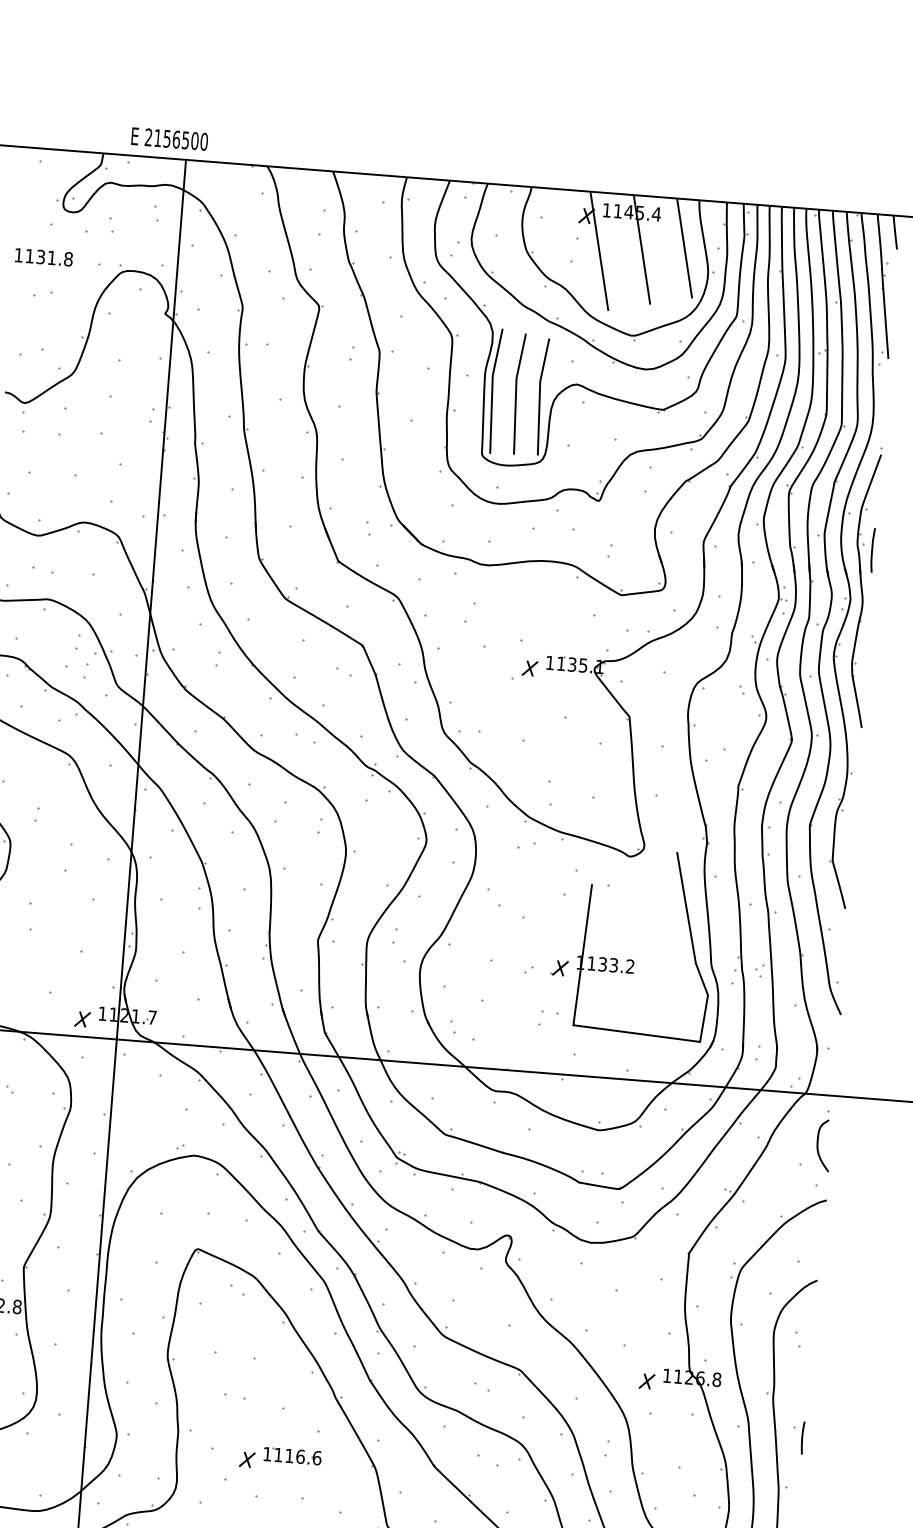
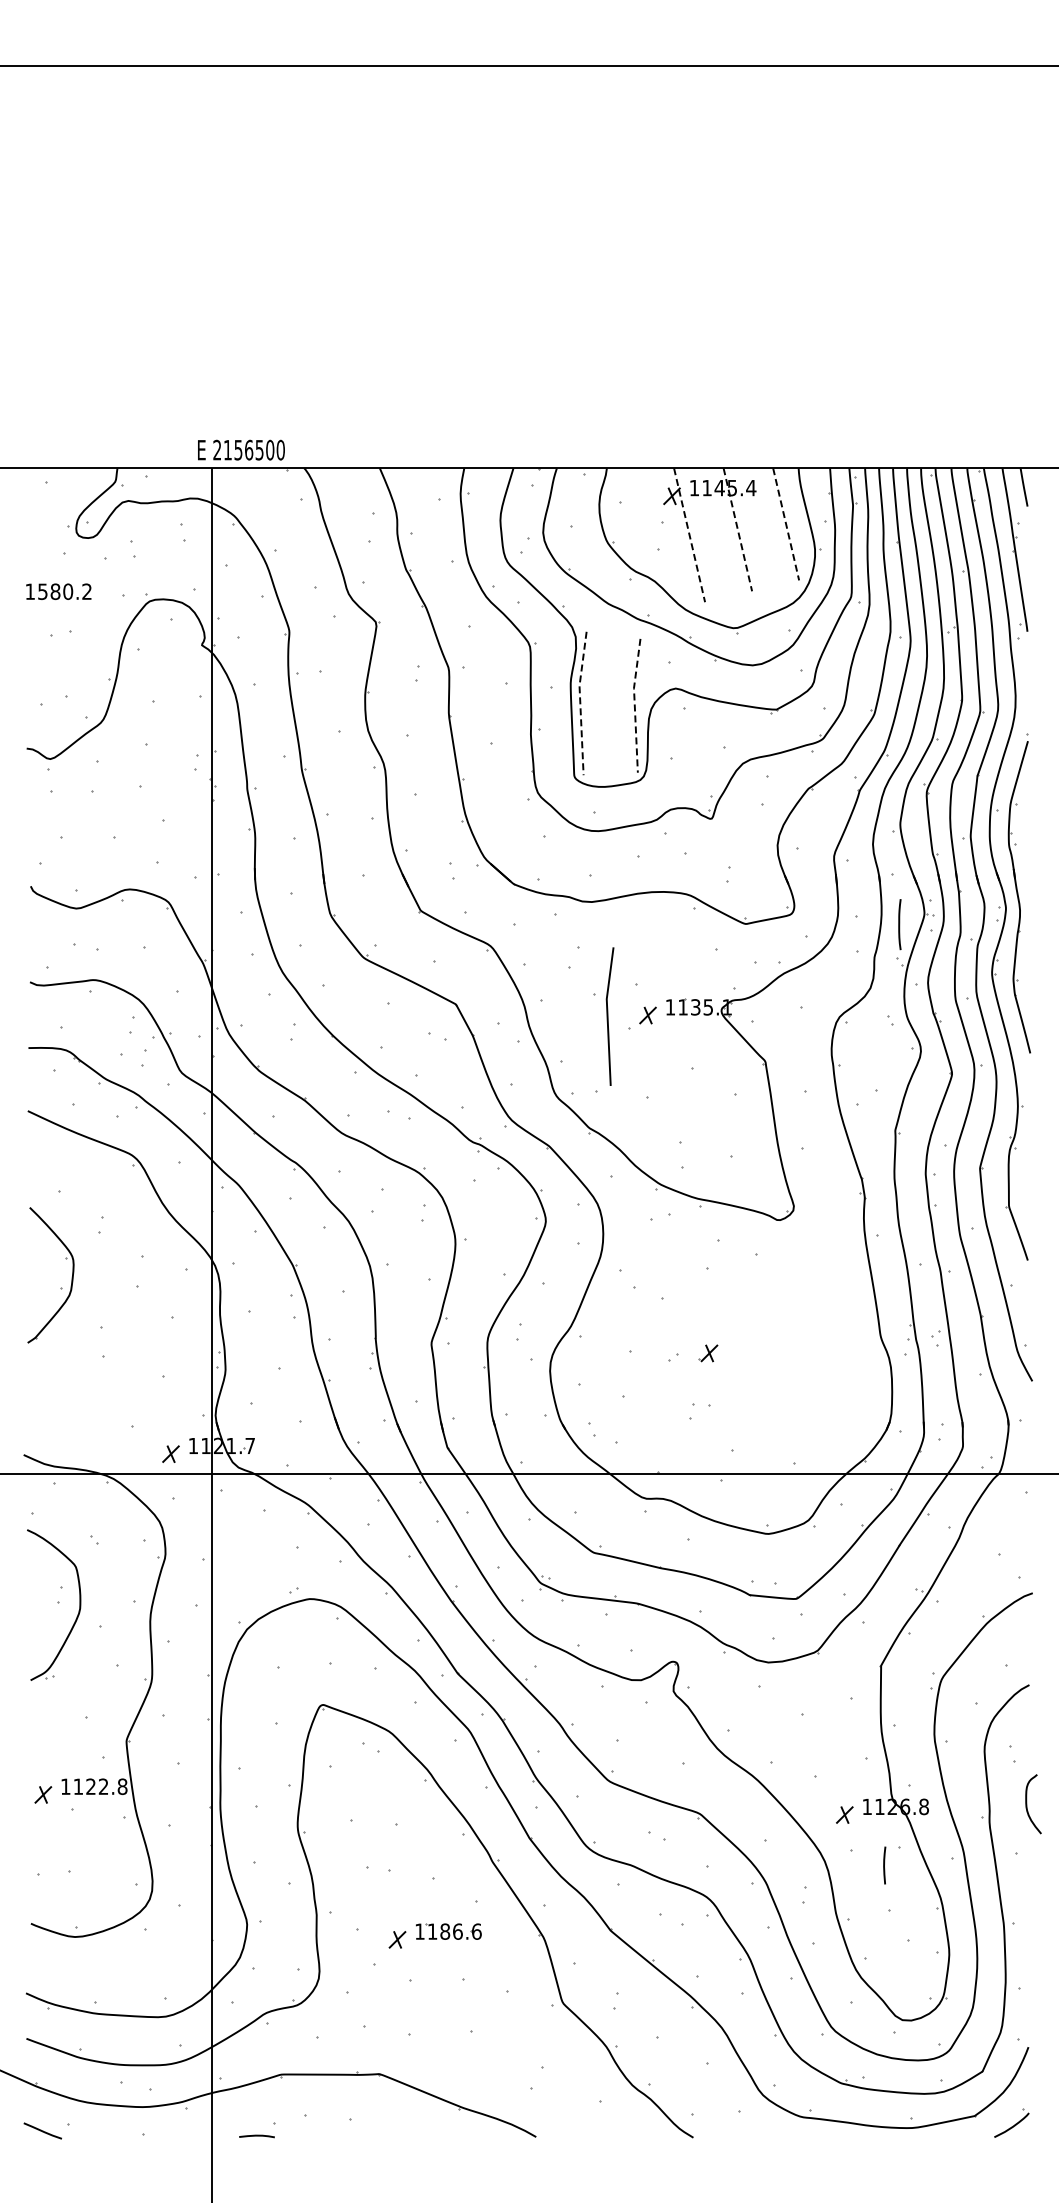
text: (169, 138) -> (241, 449), moved
line: (684, 248) -> (786, 524), solid -> dashed
line: (641, 250) -> (737, 530), solid -> dashed
line: (599, 251) -> (689, 535), solid -> dashed
text: (48, 257) -> (64, 591), 1131.8 -> 1580.2
line: (492, 390) -> (580, 702), solid -> dashed
line: (516, 393) -> (608, 1016), moved
line: (539, 396) -> (634, 705), solid -> dashed
line: (872, 550) -> (899, 924), moved
part: (632, 959) -> (790, 1337), removed
curve: (818, 1145) -> (1027, 1804), moved
line: (802, 1438) -> (884, 1865), moved
text: (289, 1455) -> (445, 1931), 1116.6 -> 1186.6

